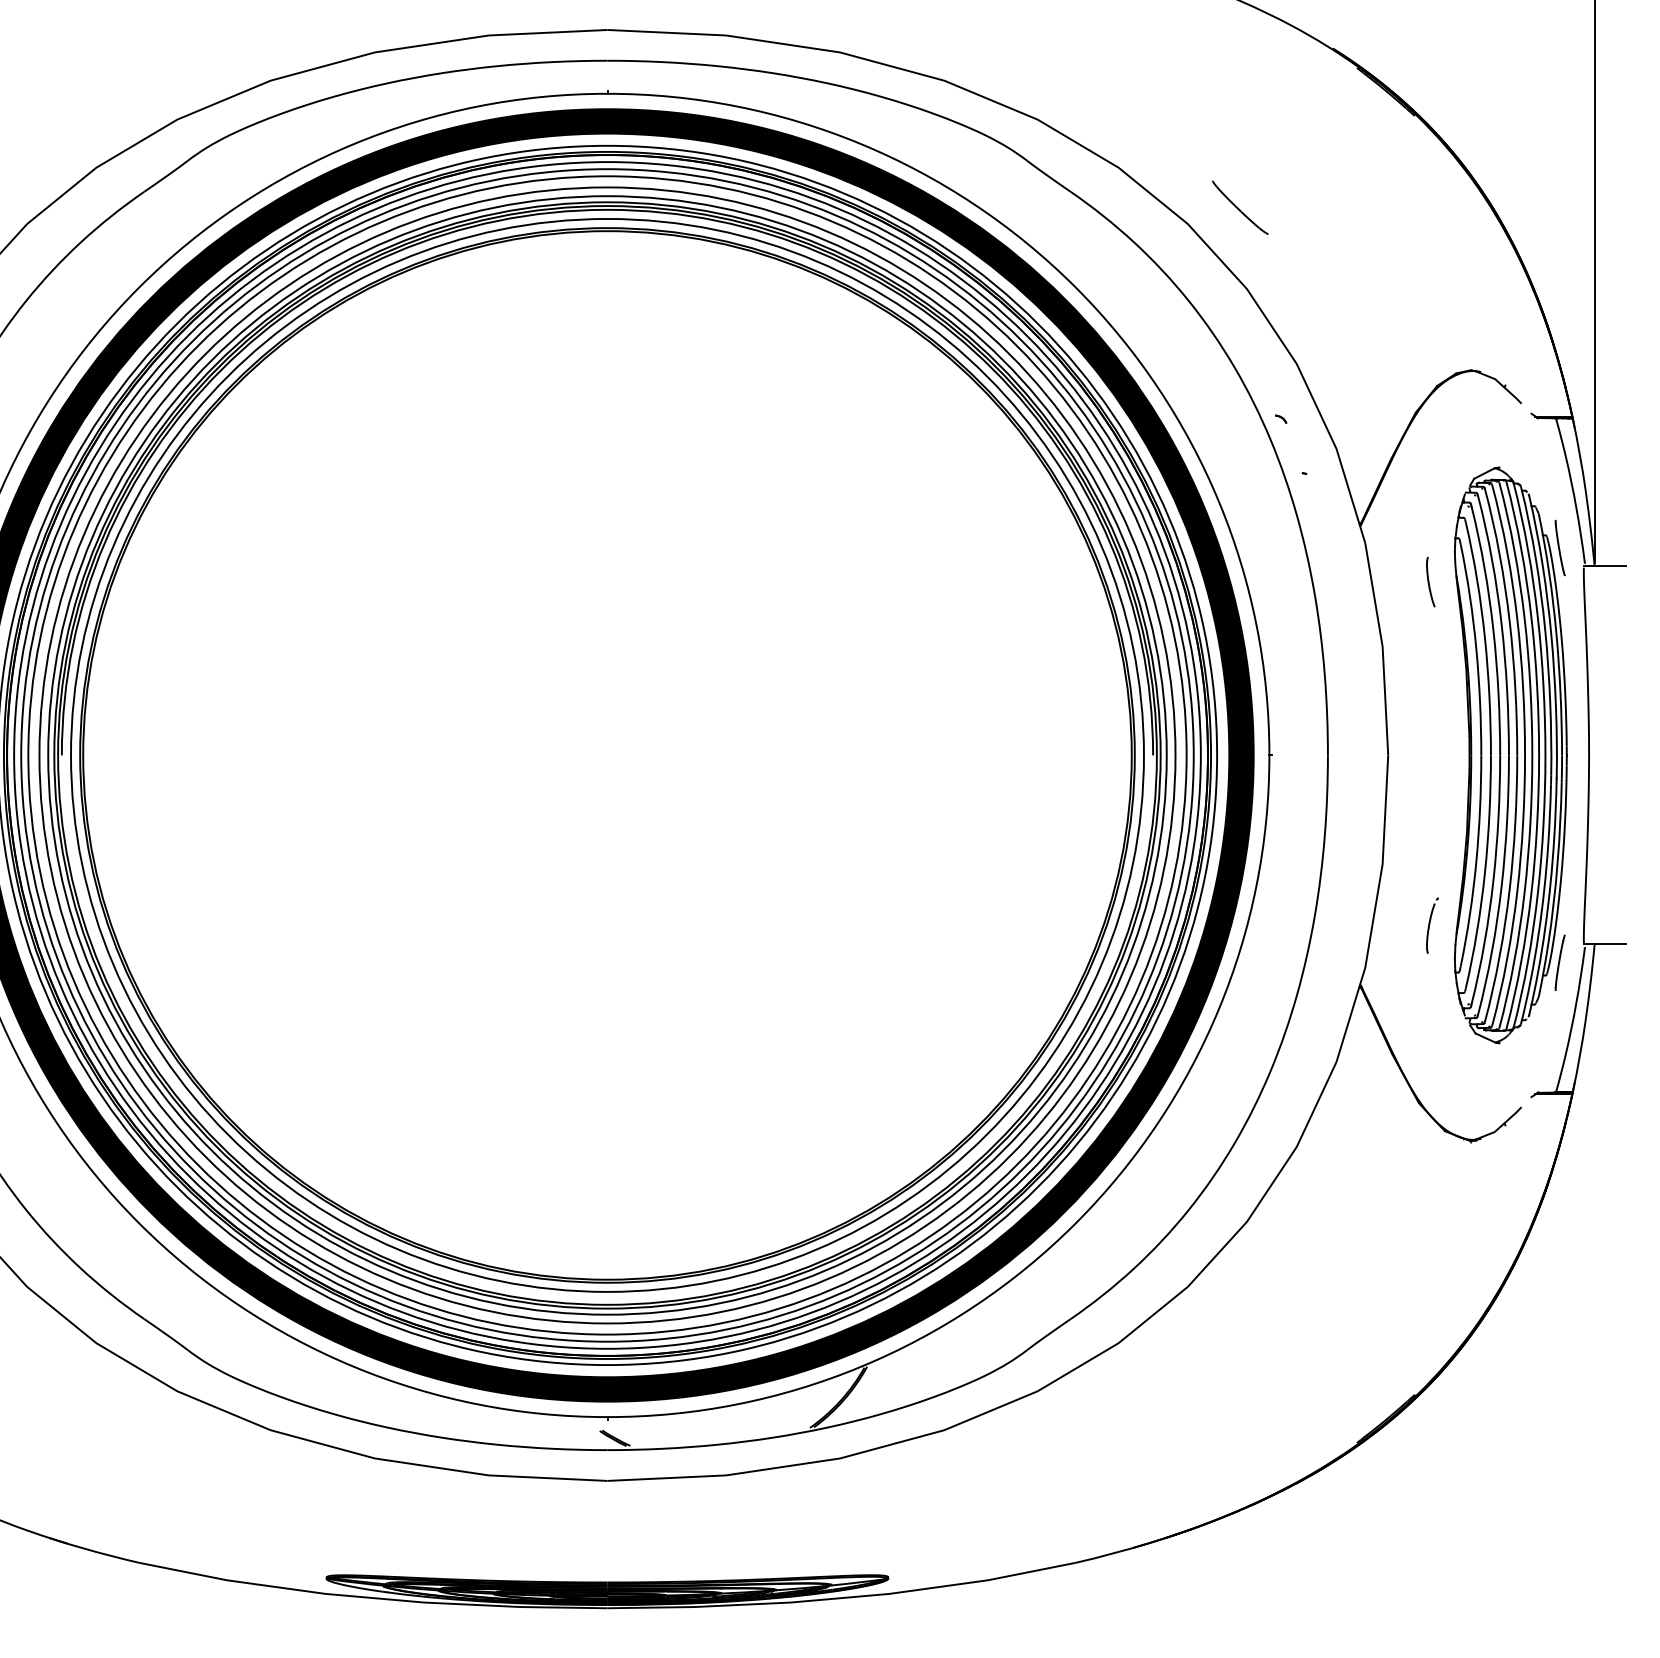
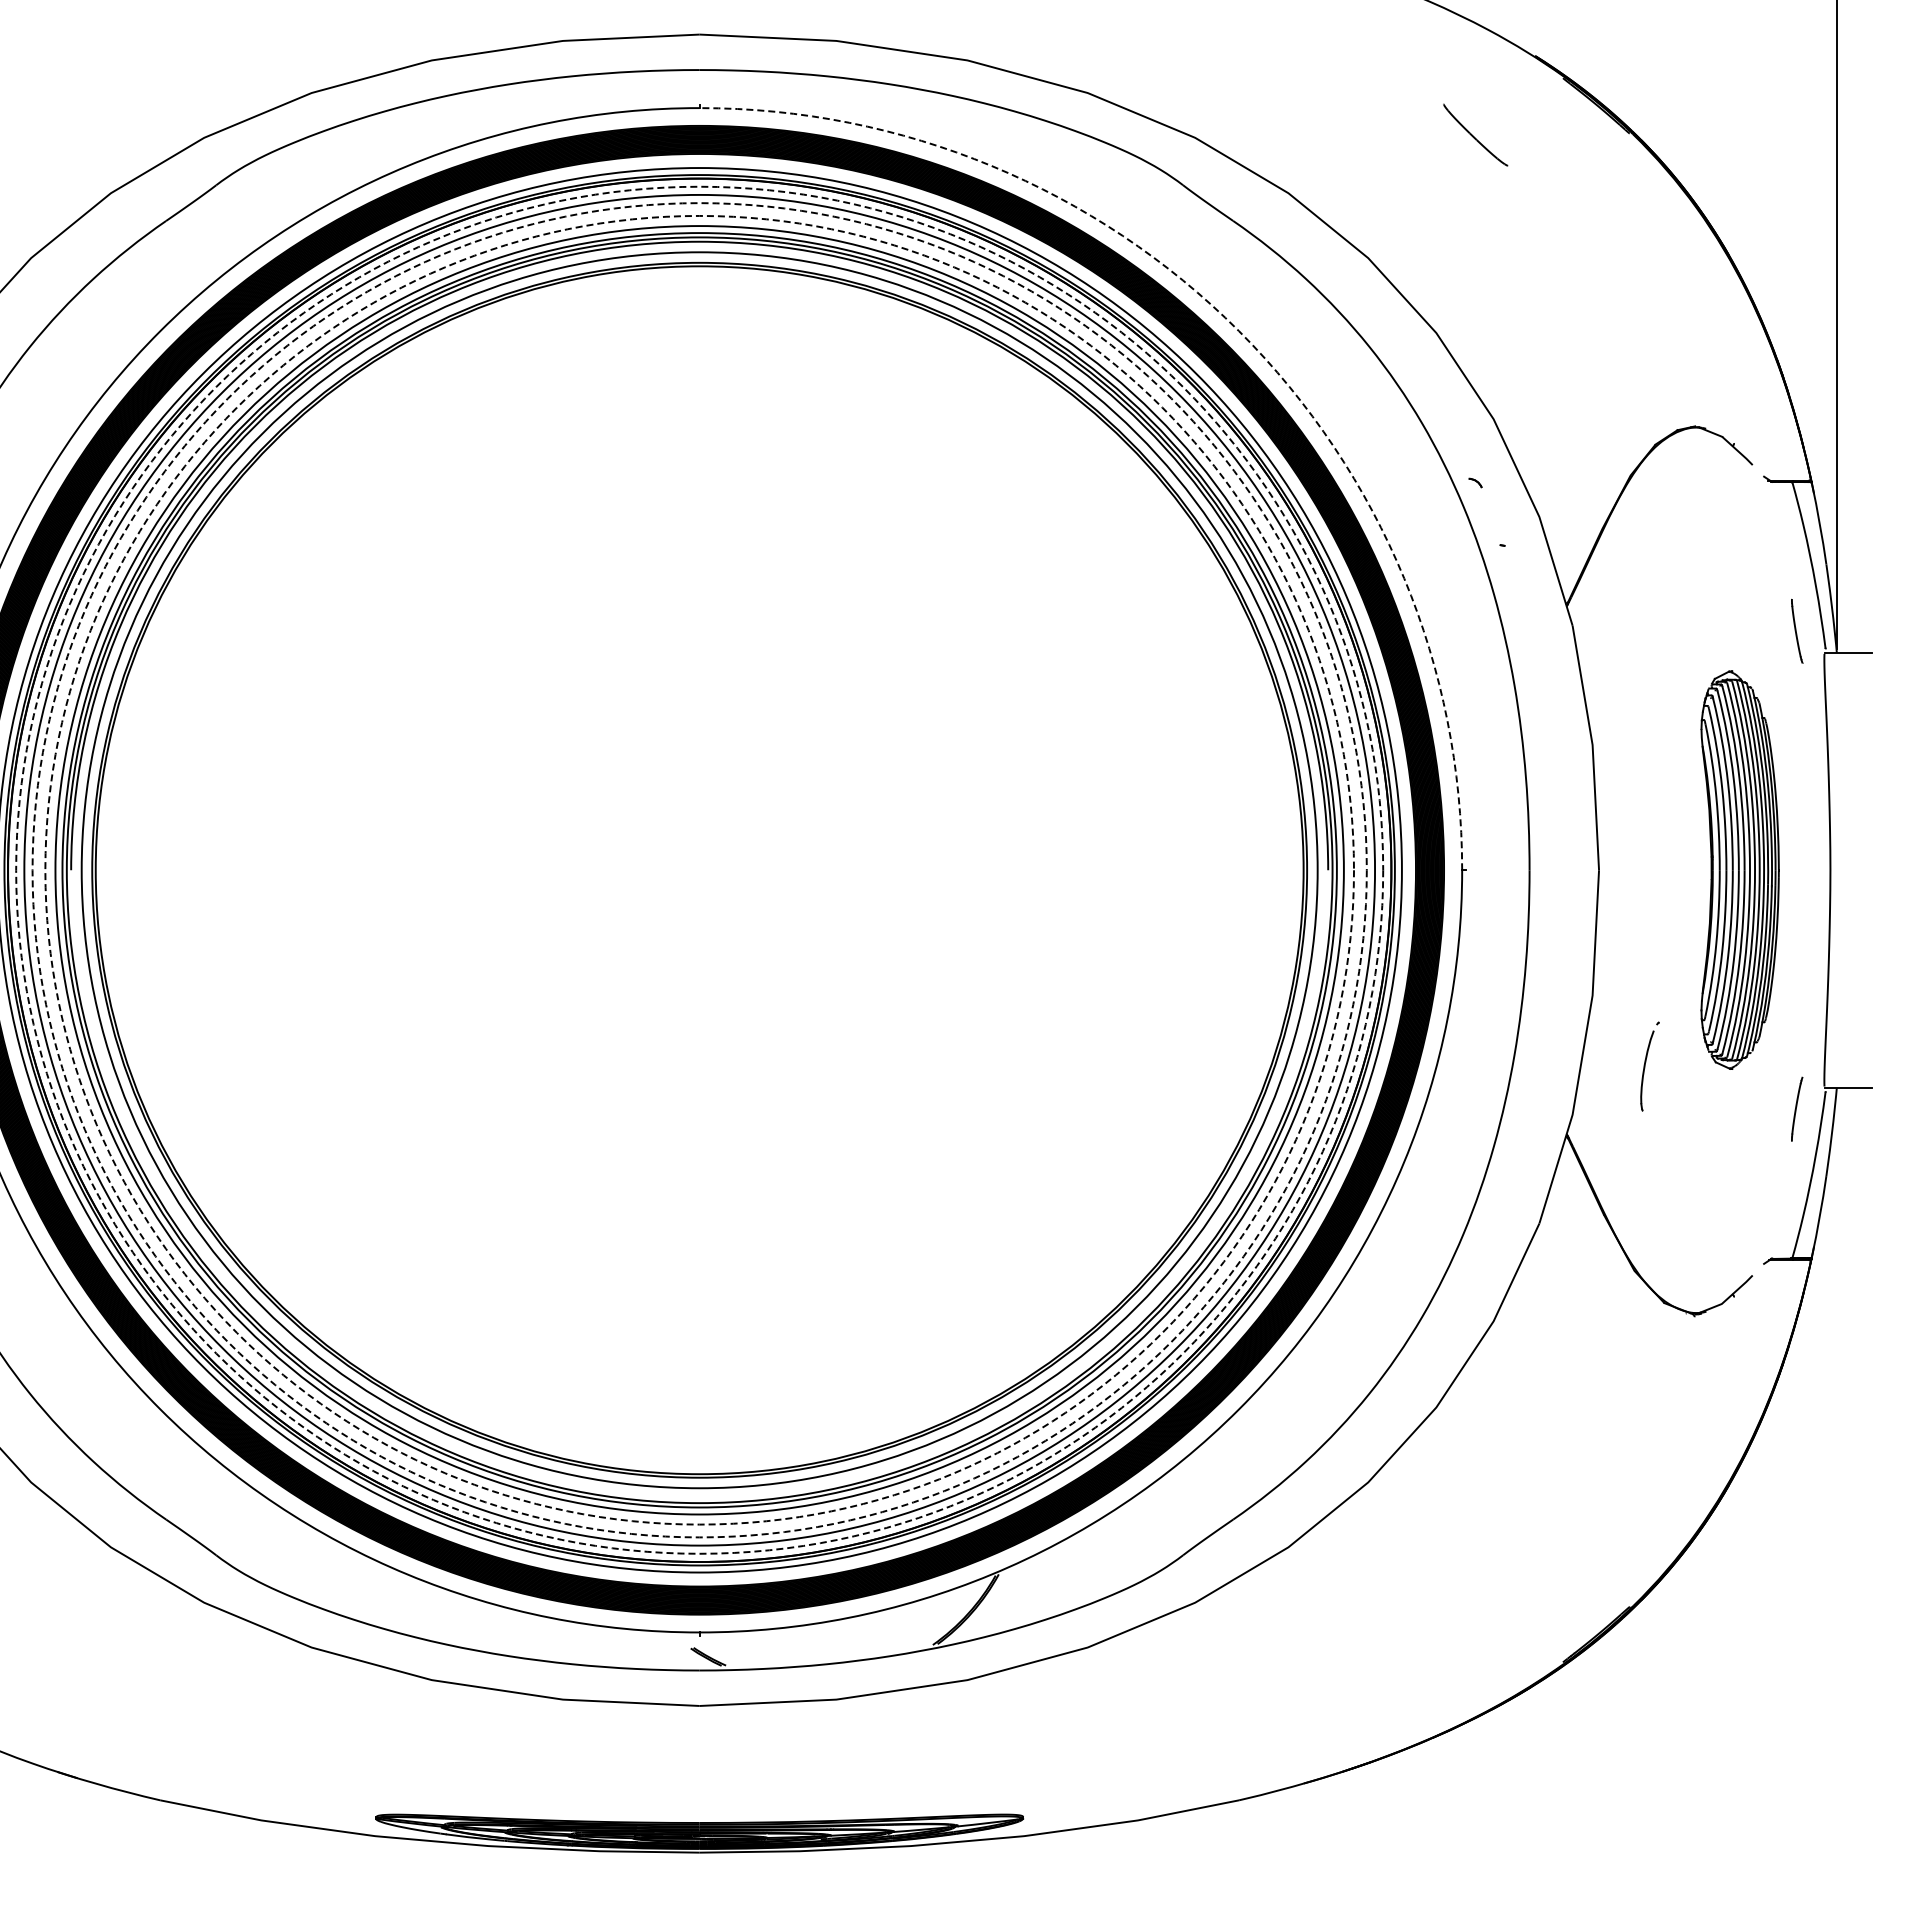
part: (1240, 207) -> (1475, 134), moved
arc: (1075, 287) -> (1238, 331), solid -> dashed
part: (1430, 582) -> (1647, 670), removed
circle: (607, 754) -> (699, 869), solid -> dashed
circle: (607, 754) -> (699, 869), solid -> dashed
part: (1510, 754) -> (1739, 869), size x0.6
circle: (607, 755) -> (699, 870), solid -> dashed
part: (1432, 925) -> (1649, 1066), size x1.4

